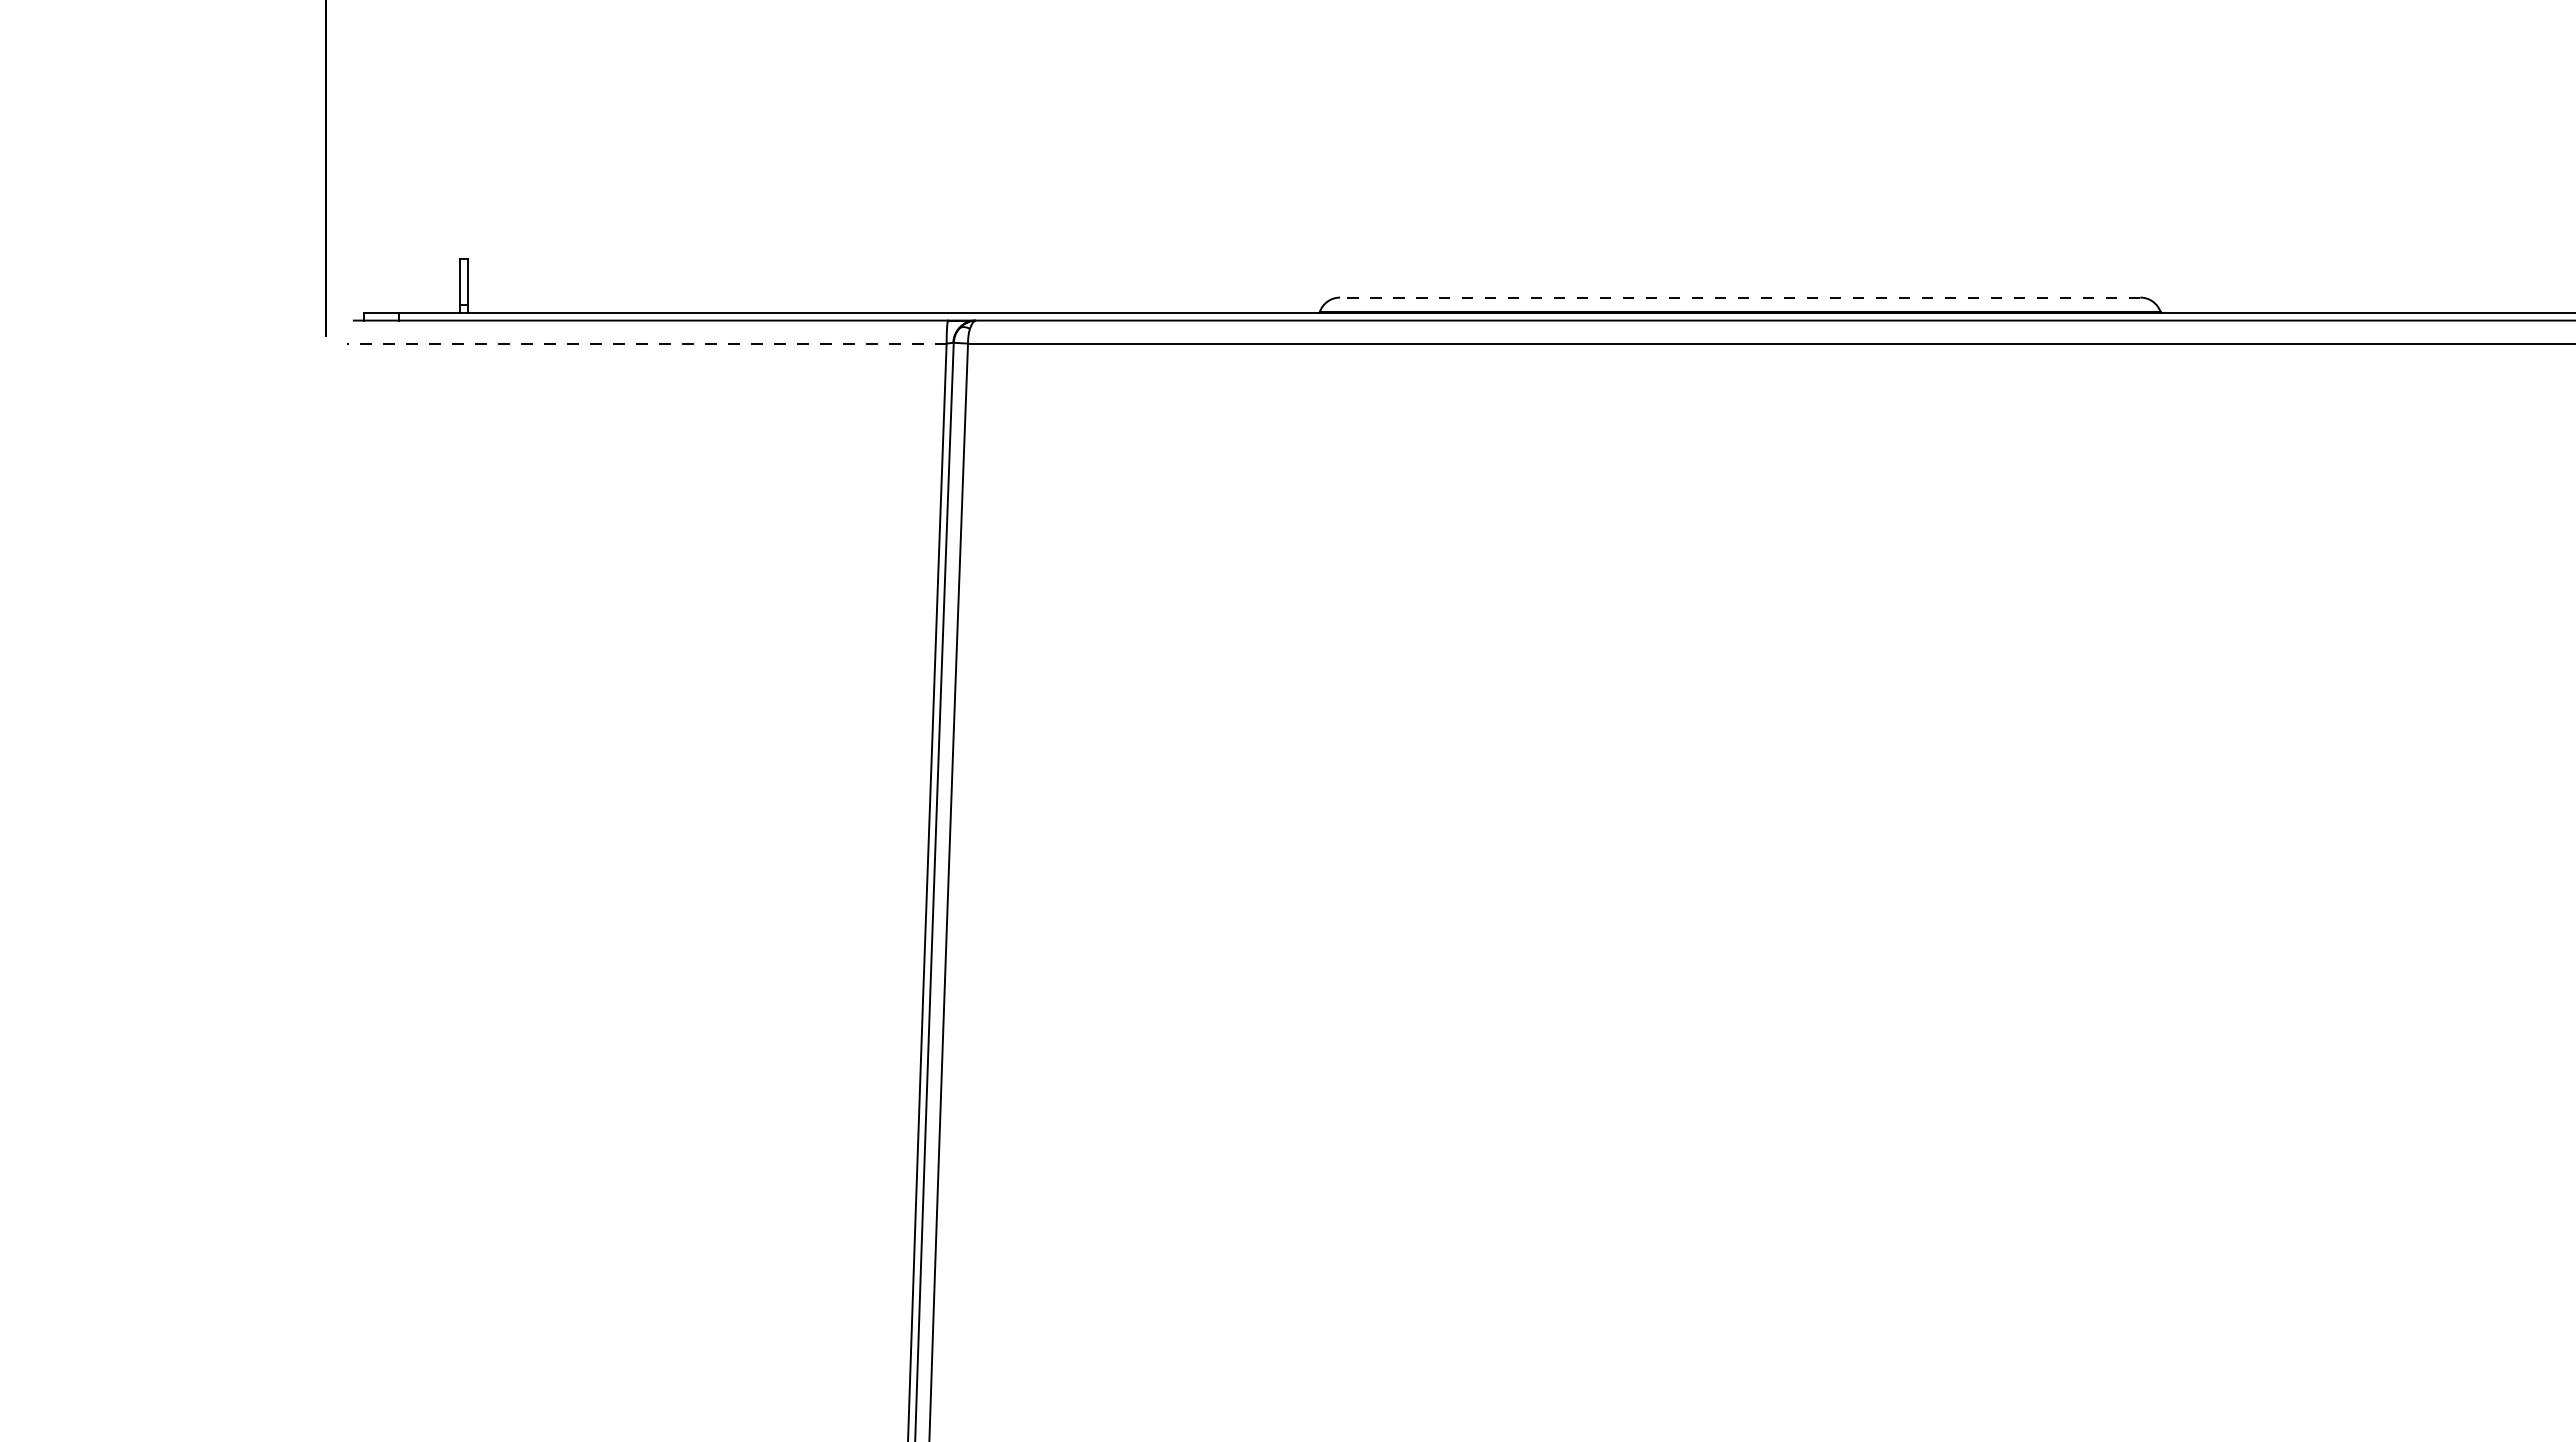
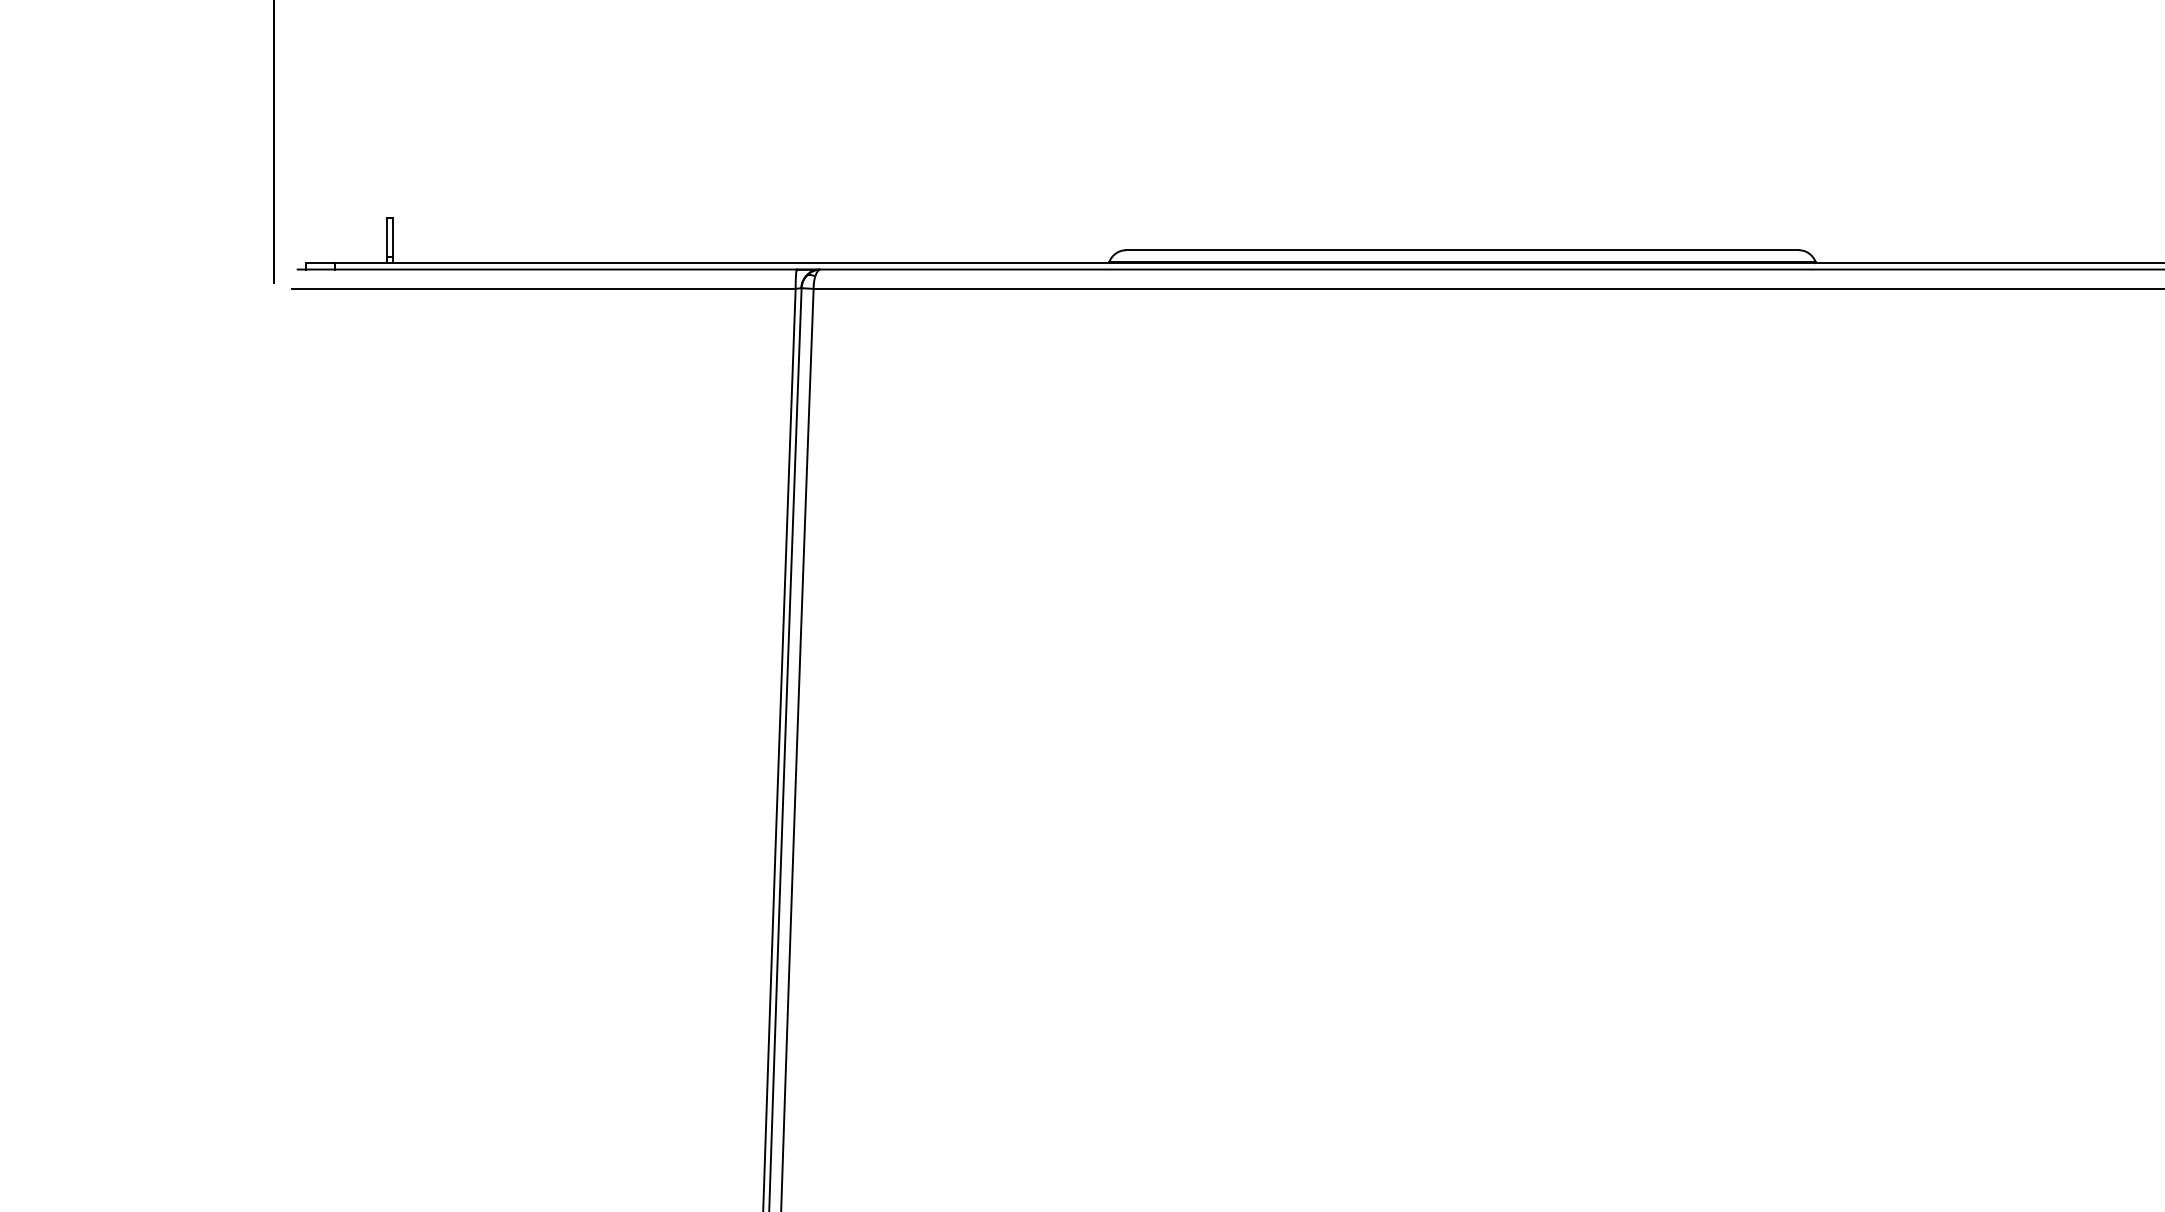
line: (1739, 297) -> (1461, 250), dashed -> solid
line: (646, 343) -> (543, 288), dashed -> solid

